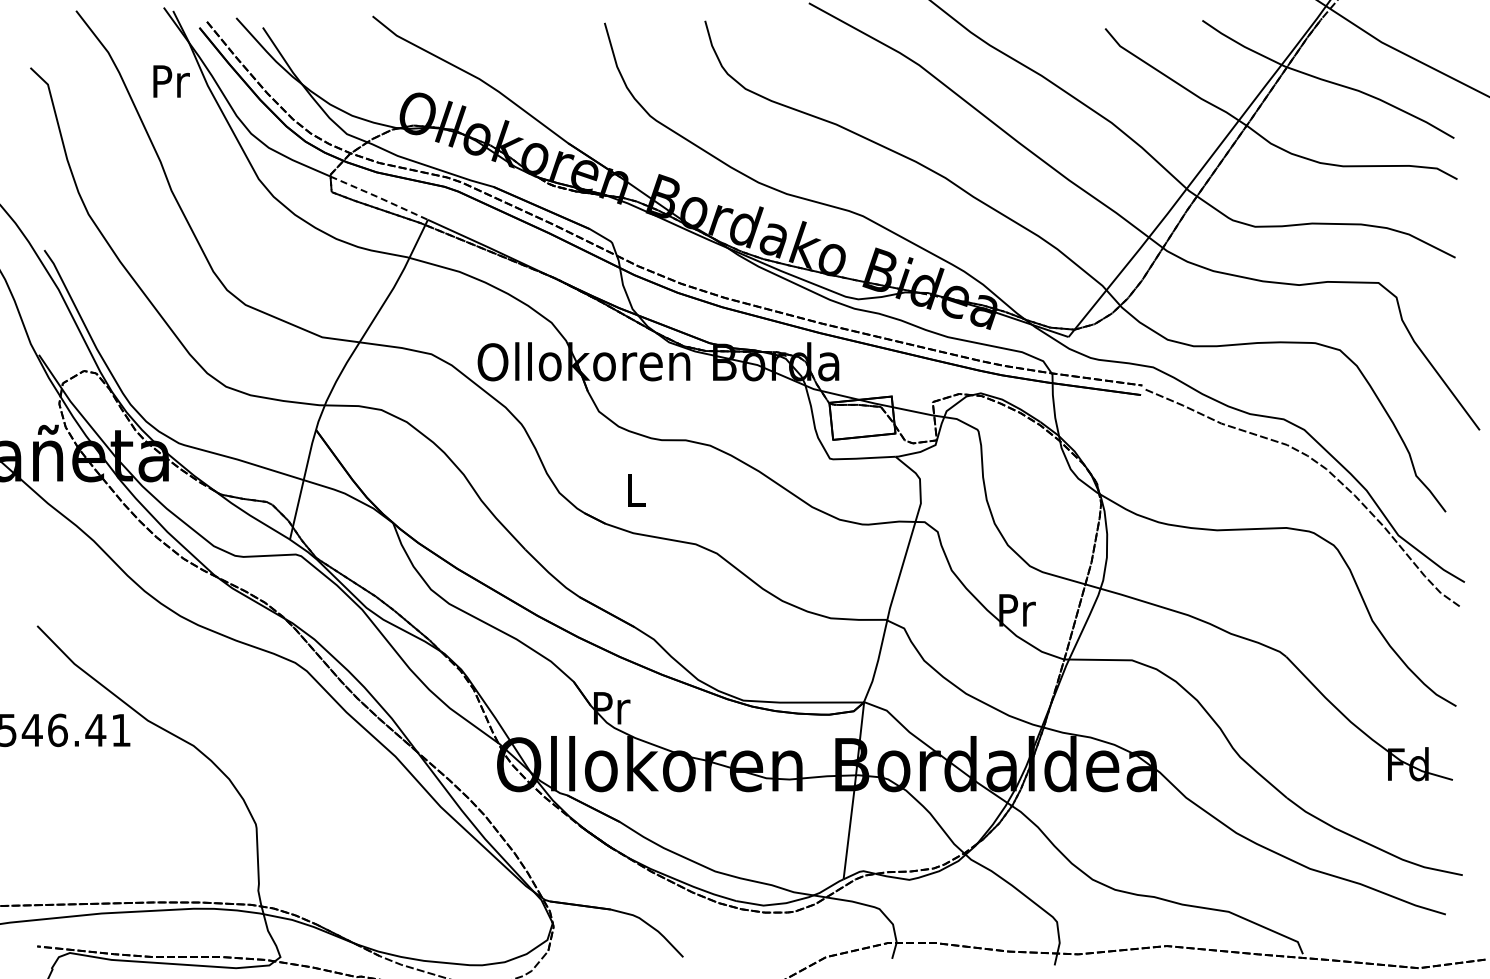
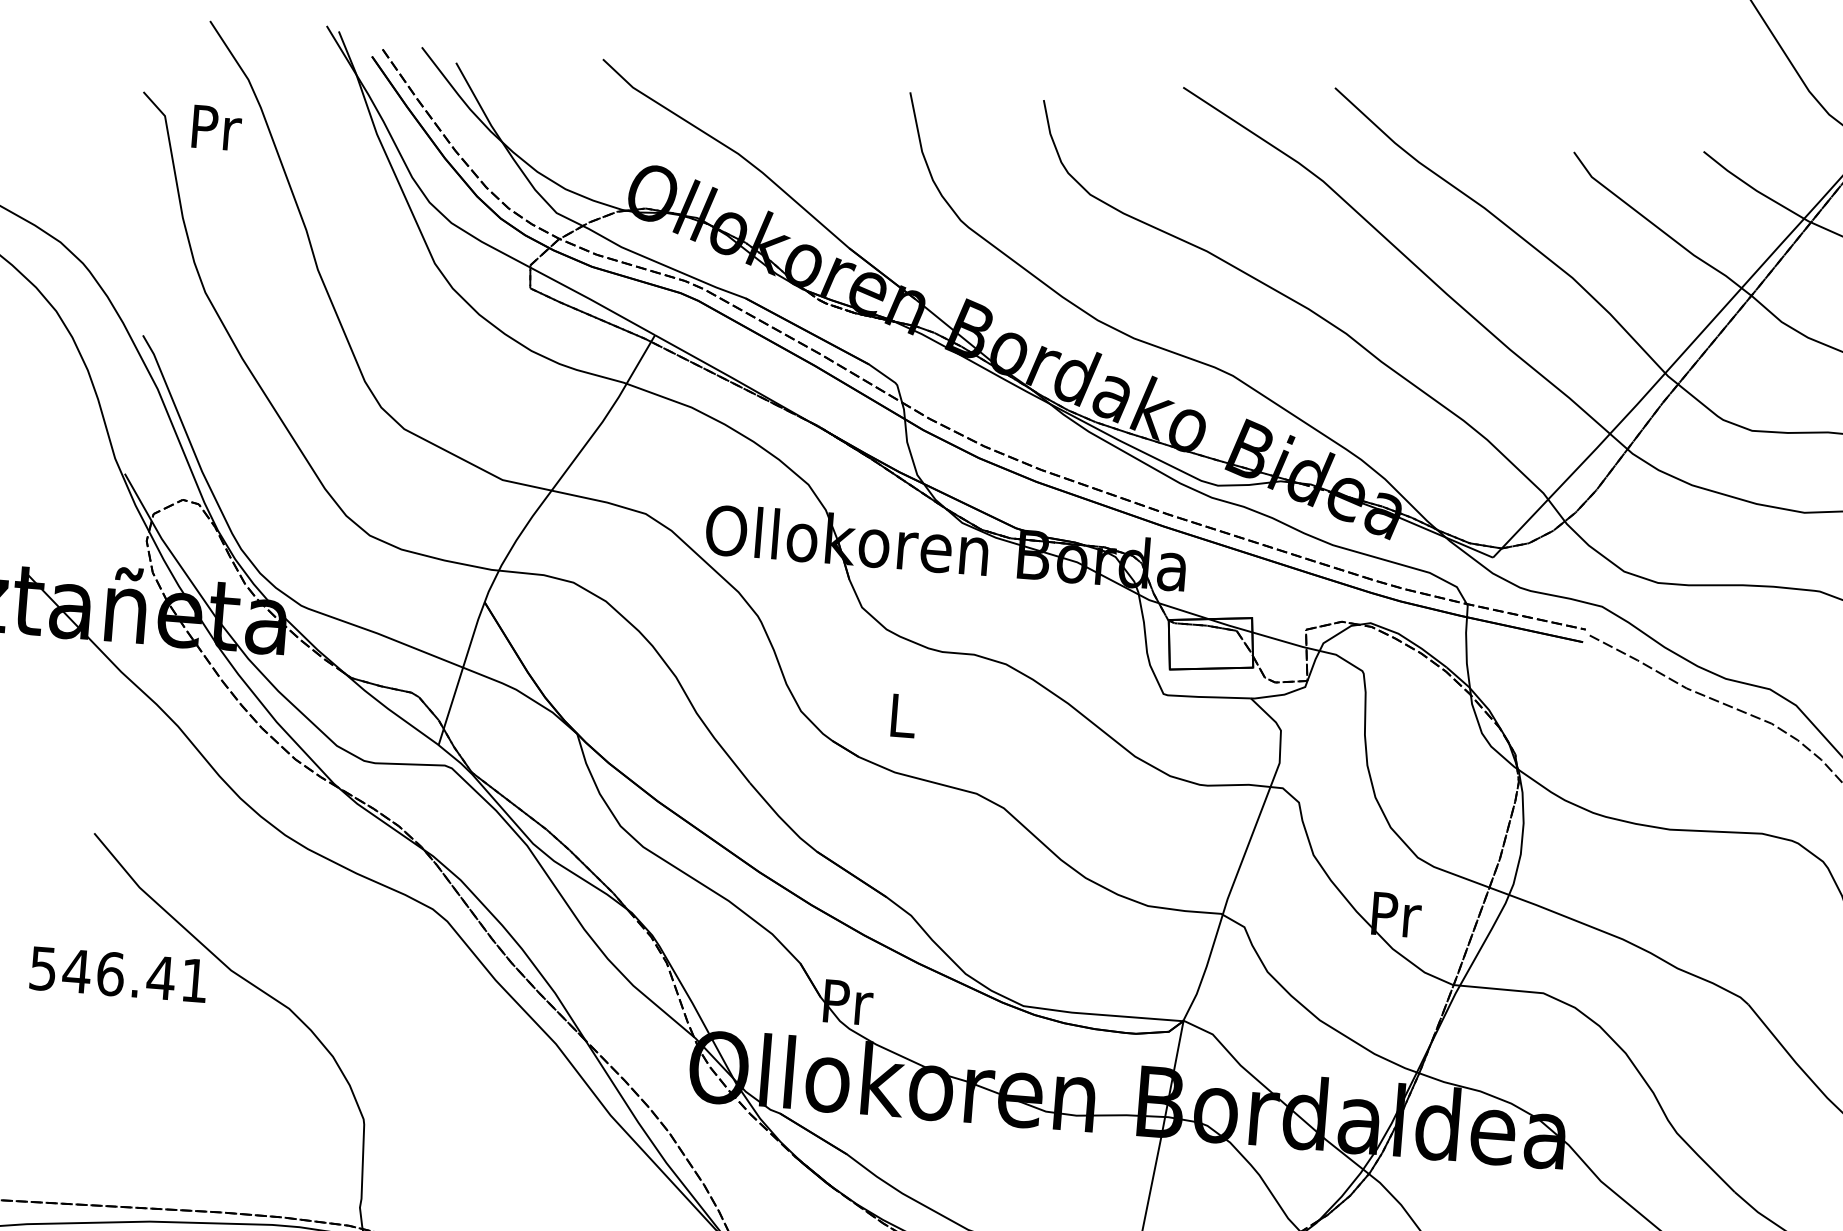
text: (171, 81) -> (216, 128), moved
line: (379, 197) -> (593, 300), dashed -> solid

